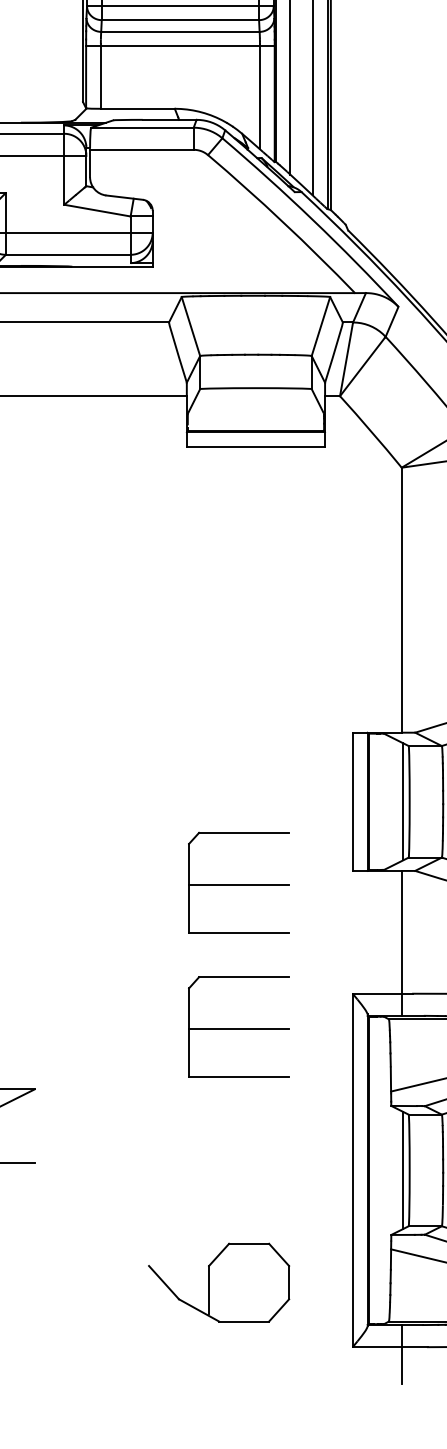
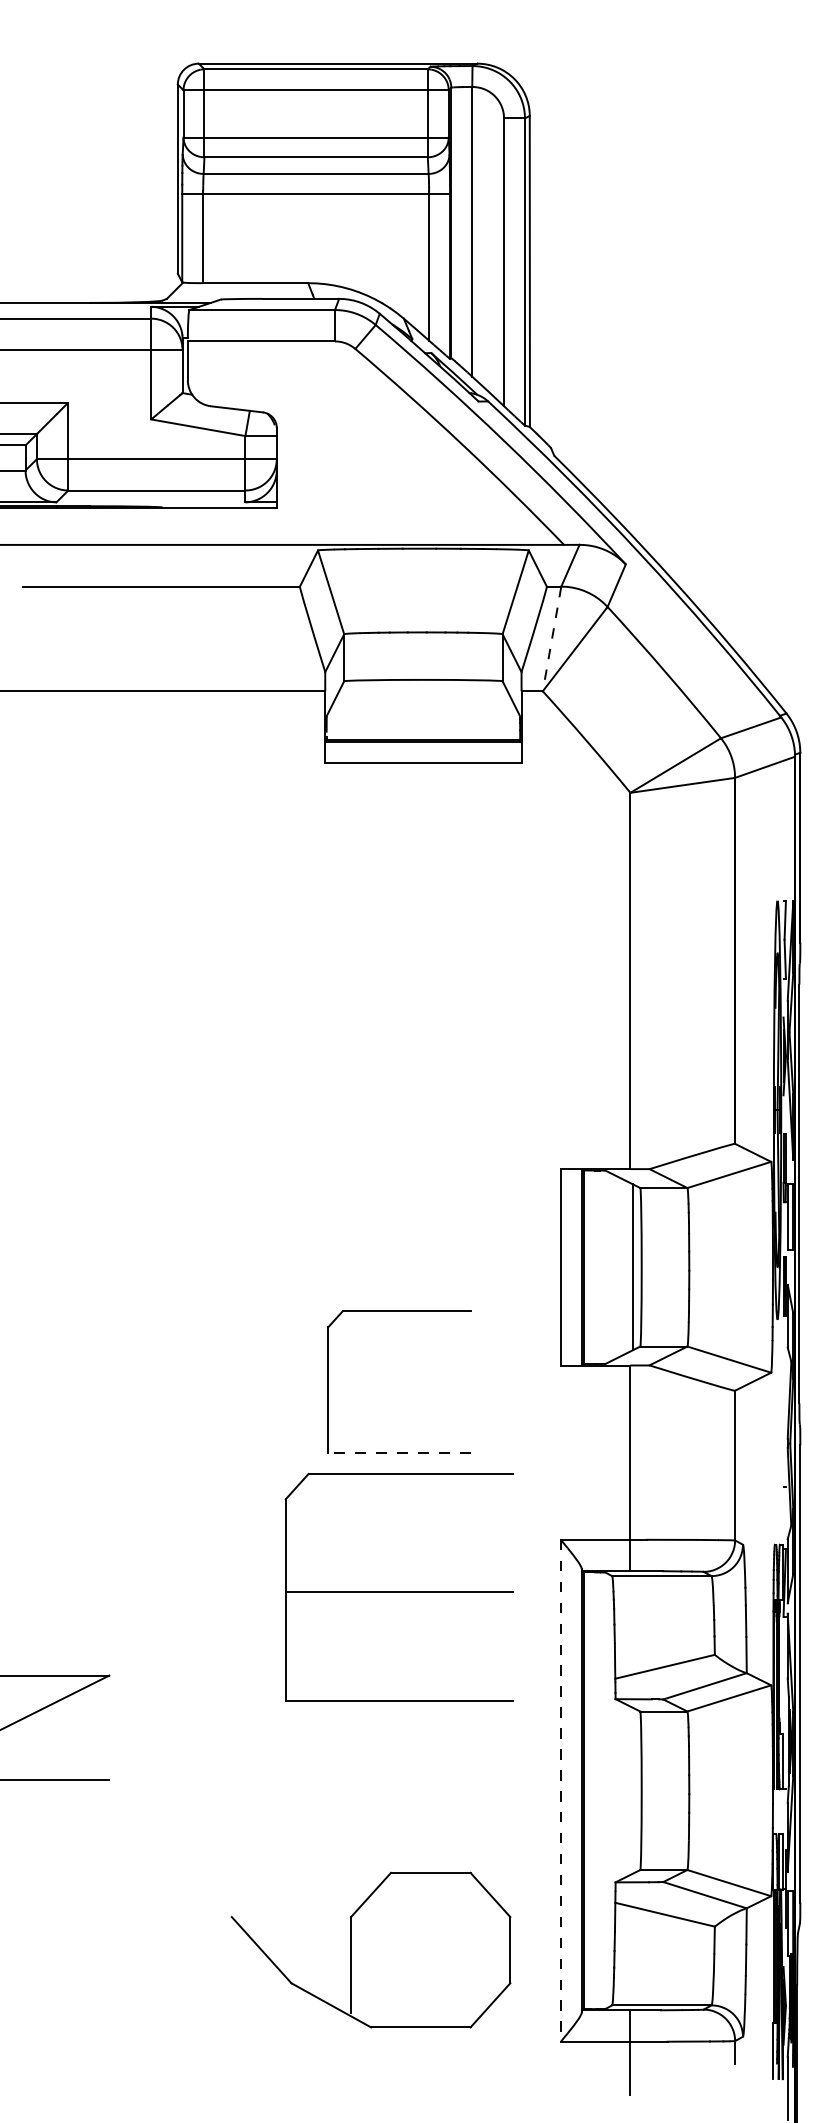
line: (346, 359) -> (552, 639), solid -> dashed
line: (239, 884) -> (399, 1384), removed
line: (238, 932) -> (398, 1453), solid -> dashed
part: (239, 1026) -> (399, 1586), size x1.6
line: (352, 1170) -> (560, 1790), solid -> dashed
line: (403, 1170) -> (632, 1790), removed
part: (218, 1282) -> (370, 1949), size x1.4

